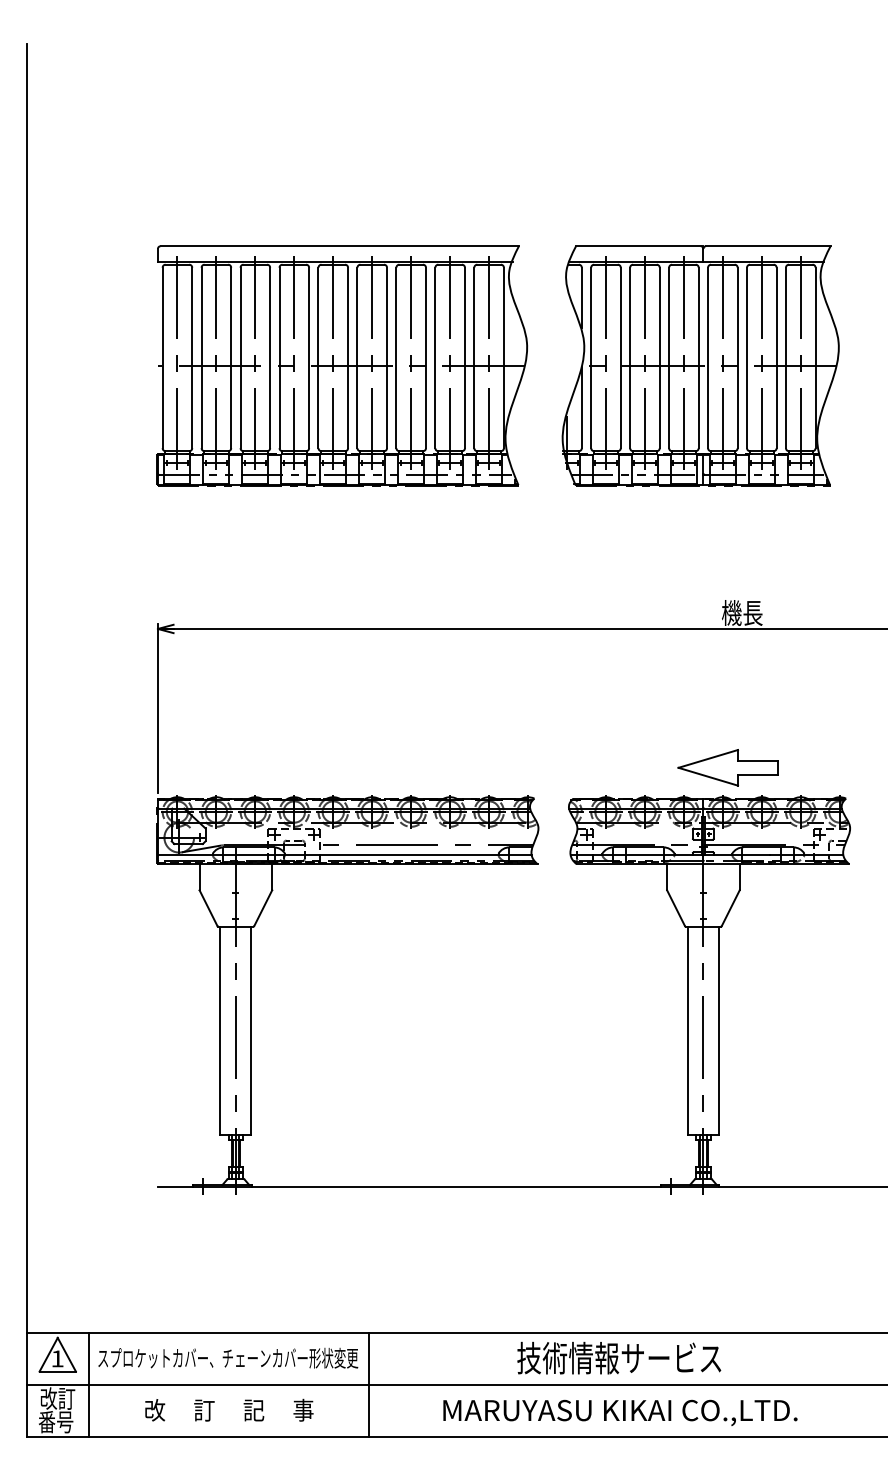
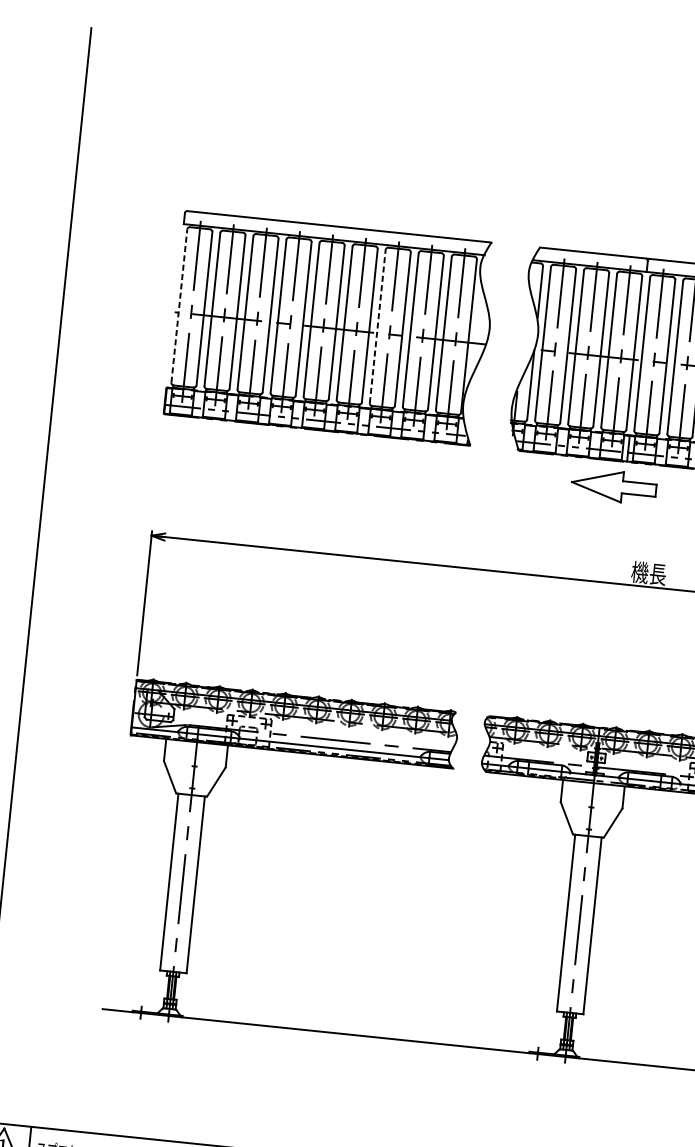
line: (162, 357) -> (179, 305), solid -> dashed
line: (396, 357) -> (377, 326), solid -> dashed
part: (727, 767) -> (613, 486), moved

